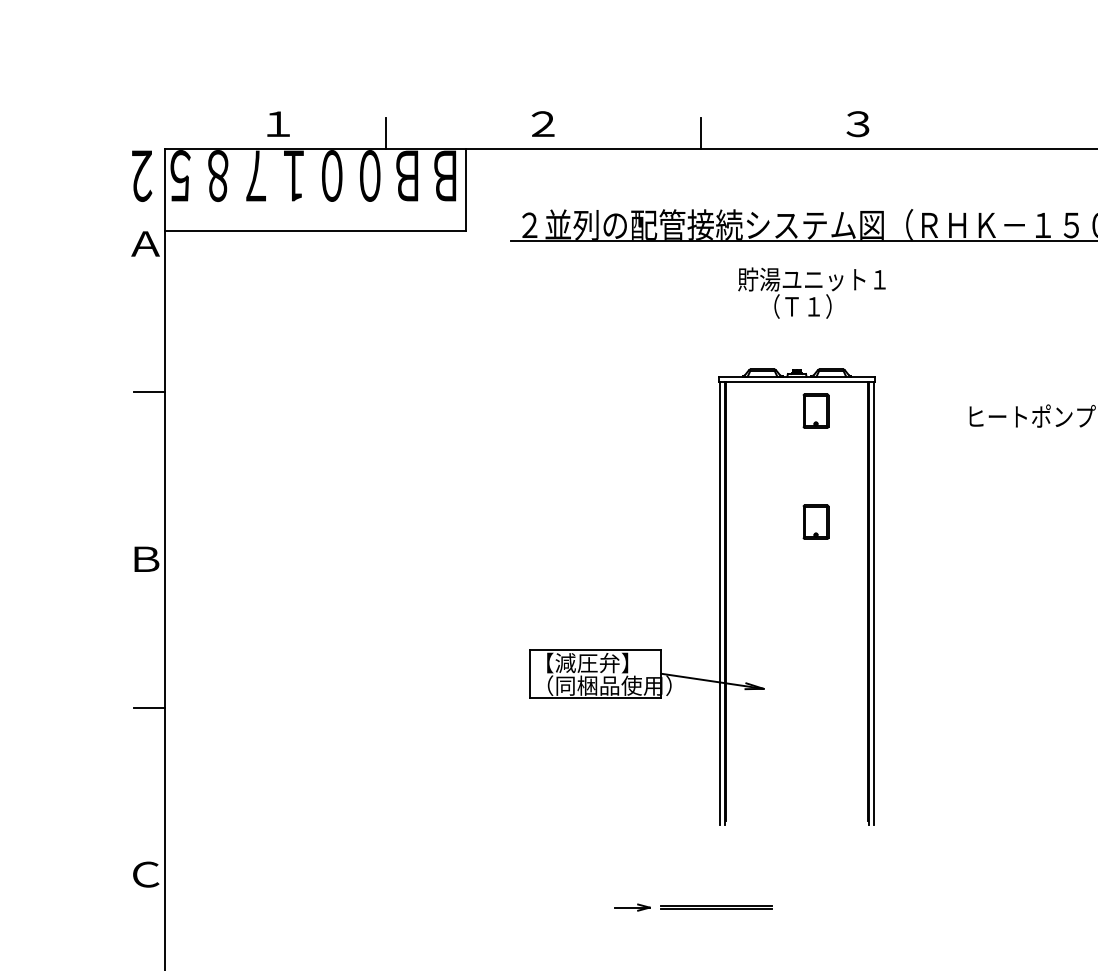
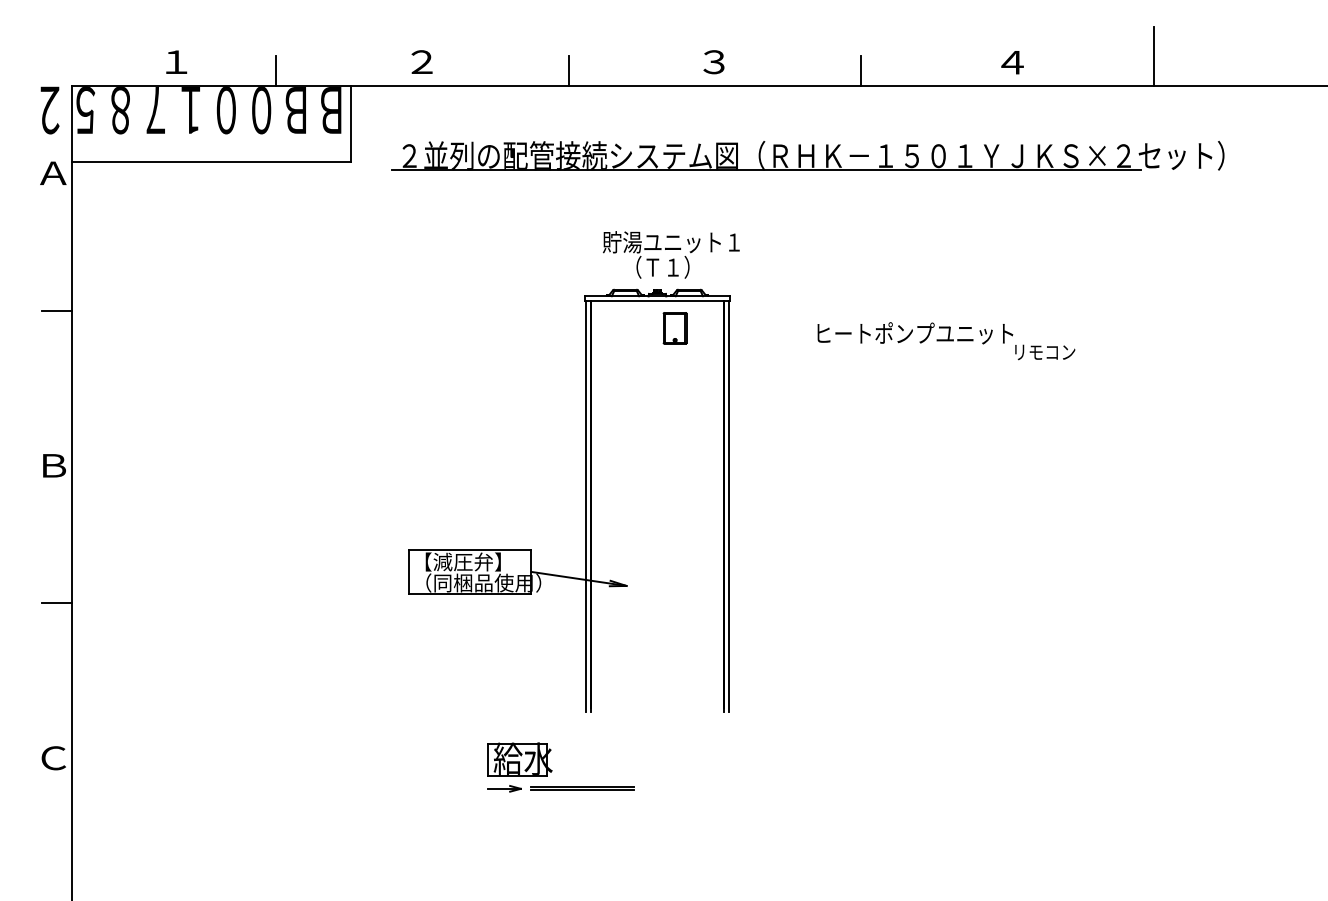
line: (1016, 133) -> (861, 70), added
text: (812, 292) -> (671, 254), moved
part: (815, 522) -> (674, 431), removed
part: (648, 875) -> (519, 759), added

